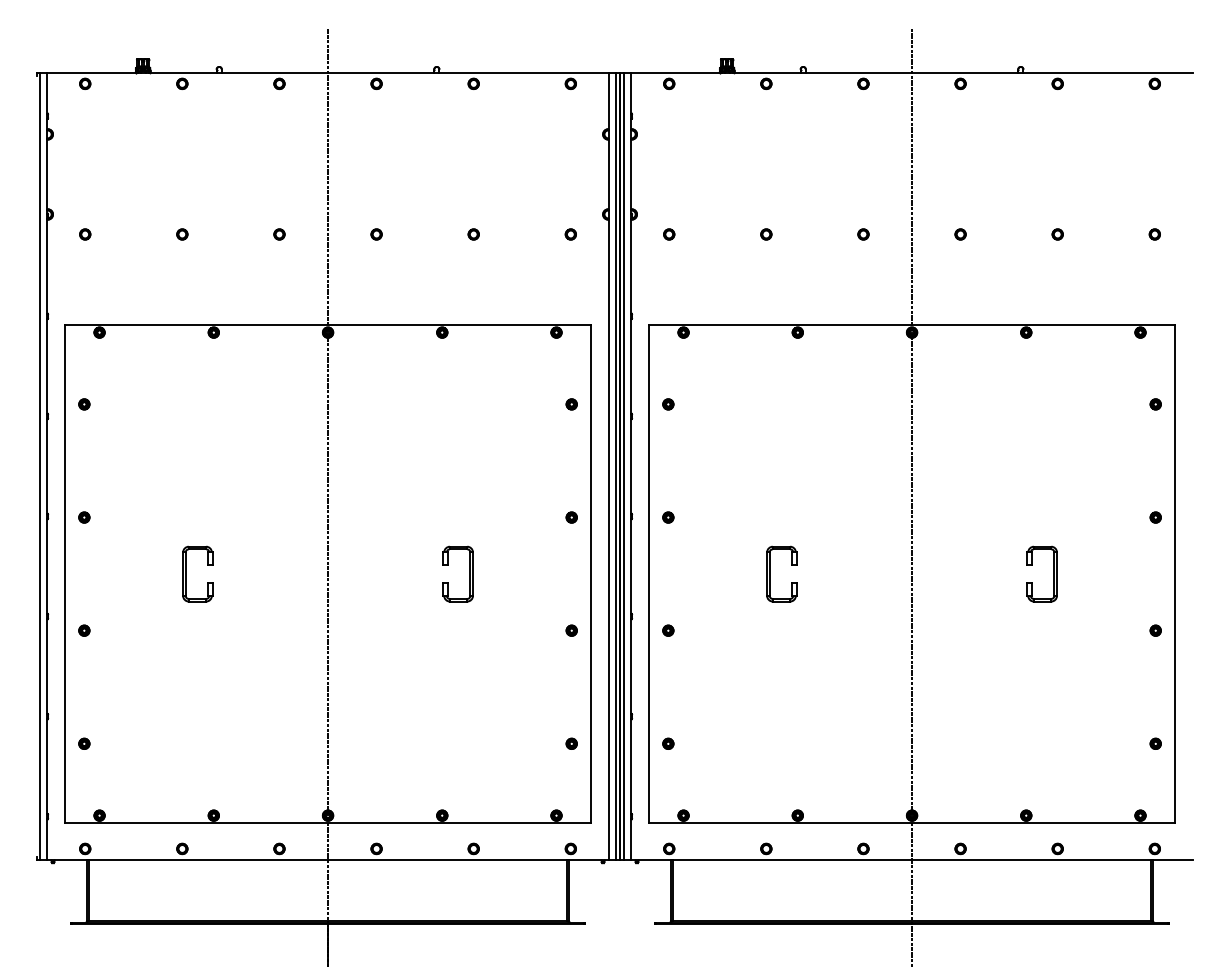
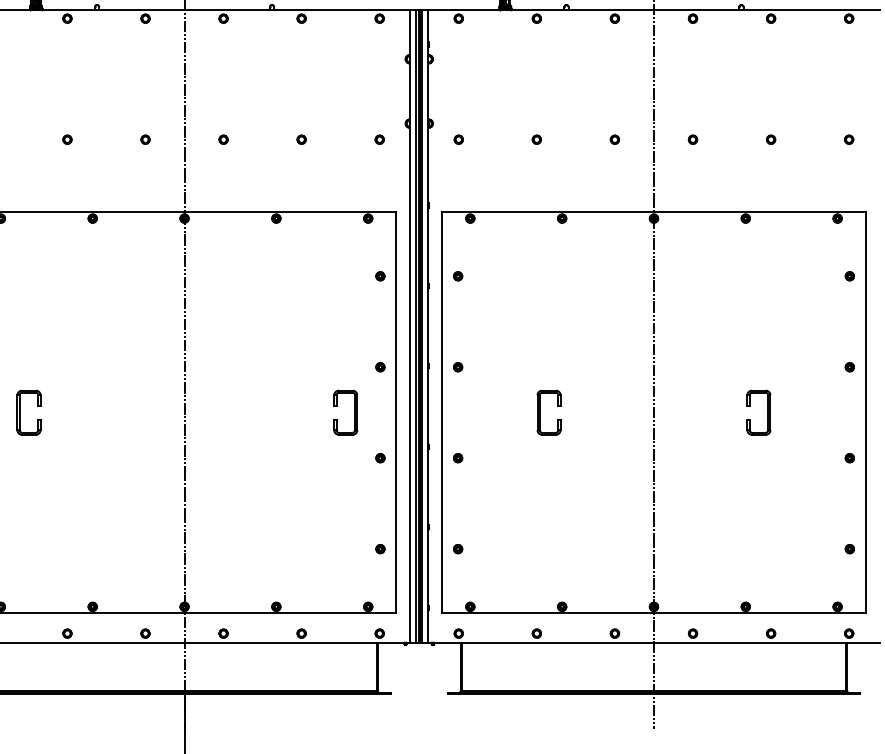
part: (186, 573) -> (20, 412), moved
part: (469, 573) -> (354, 412), moved

